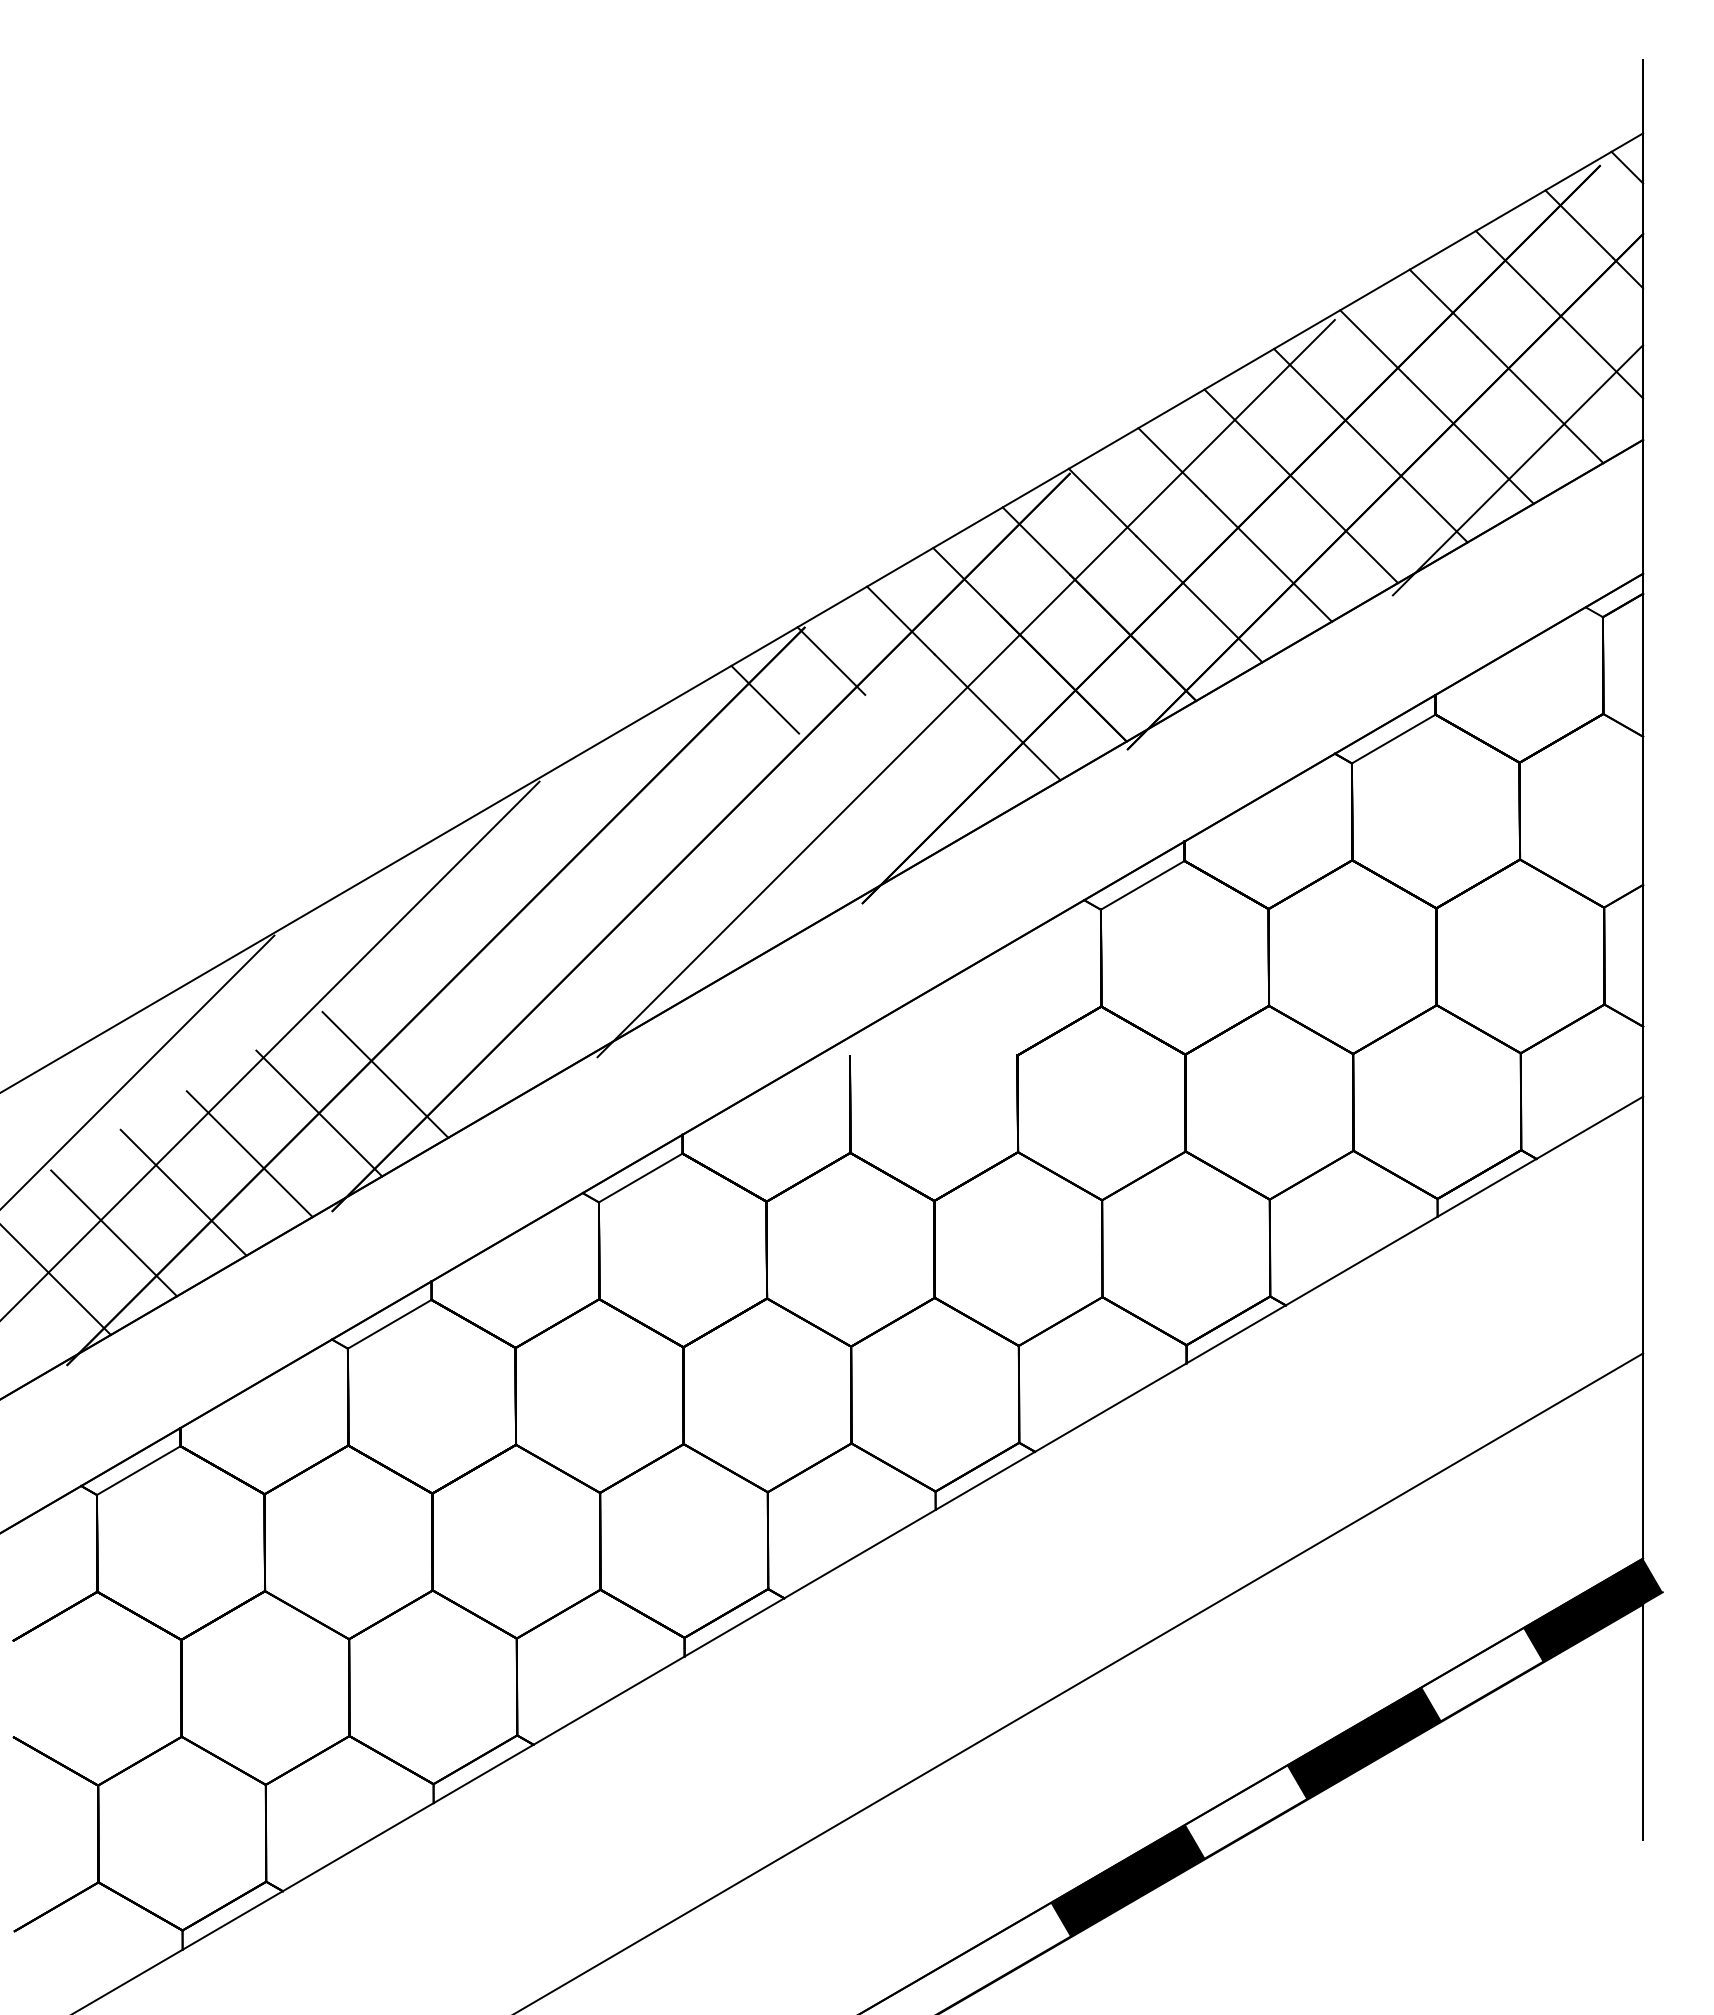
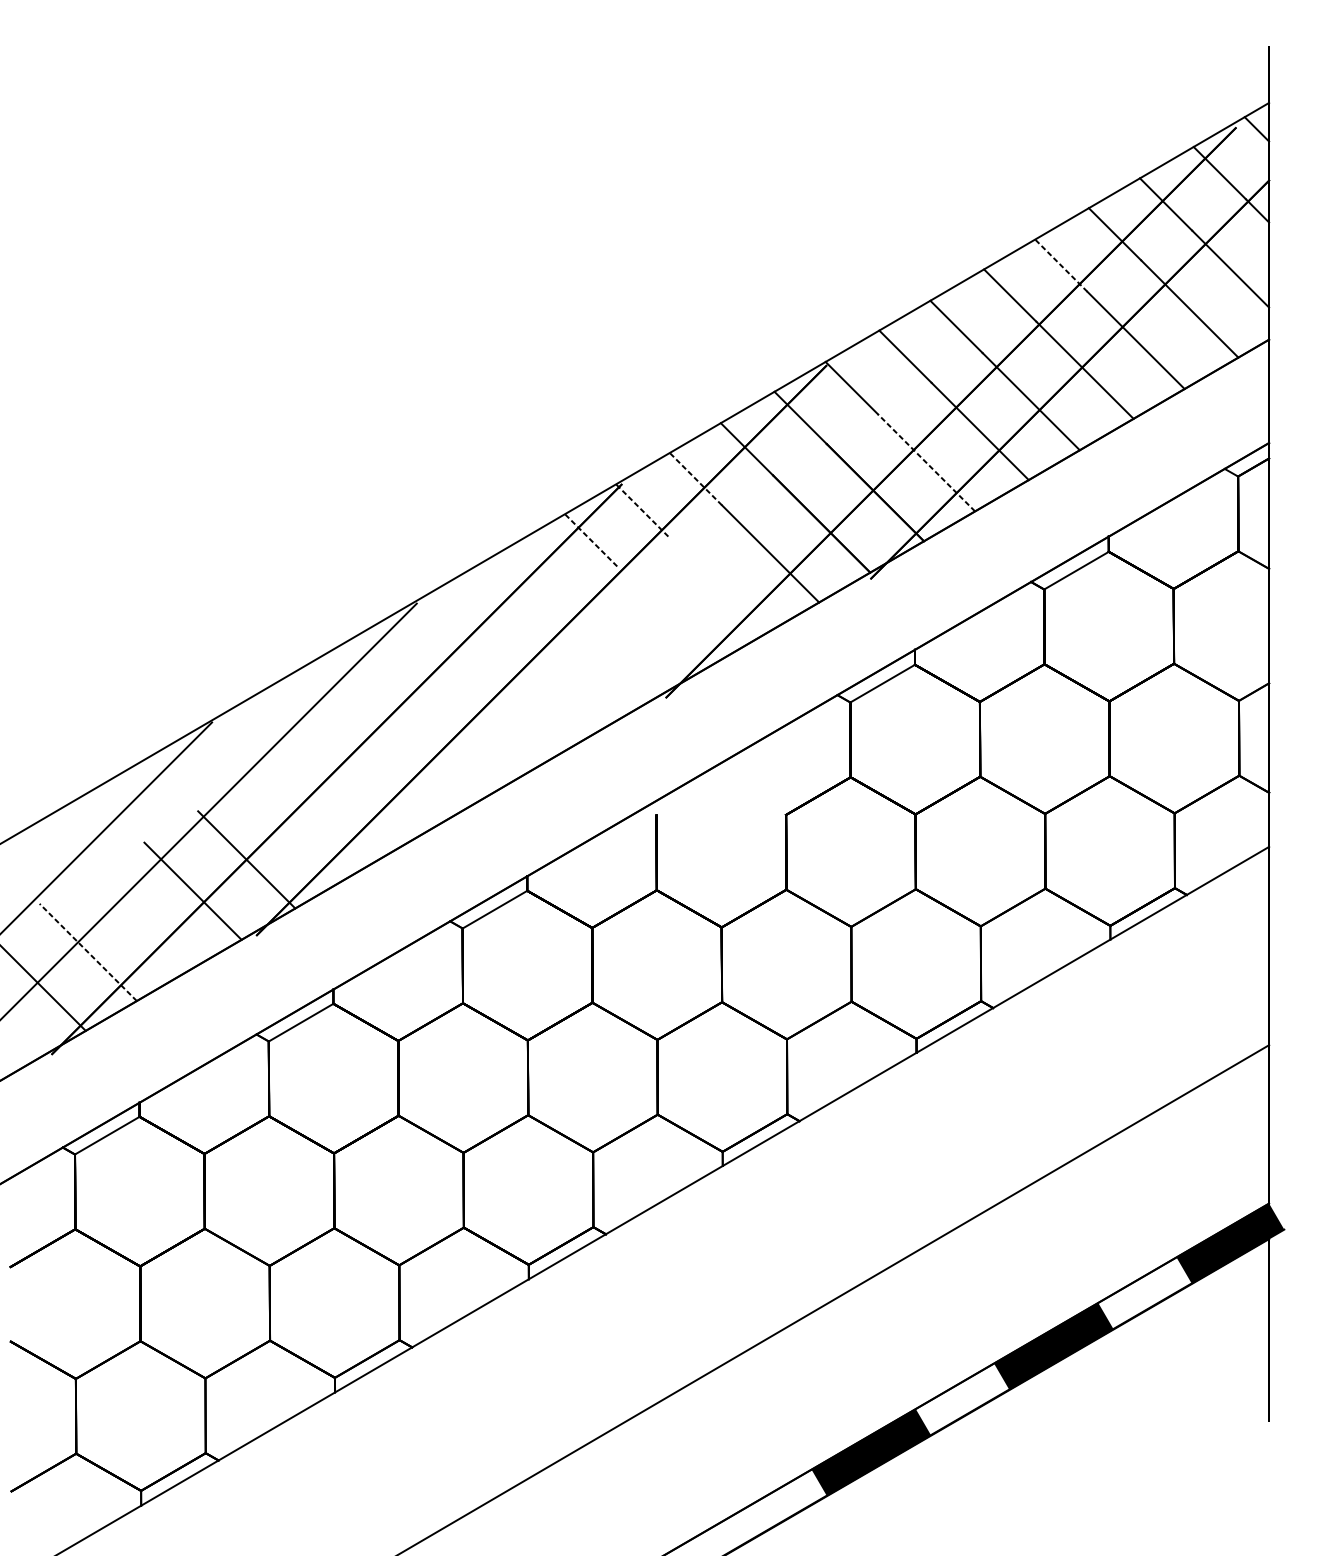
line: (1374, 344) -> (1061, 265), solid -> dashed
line: (1517, 470) -> (1172, 363), removed
line: (1199, 599) -> (926, 462), solid -> dashed
line: (900, 620) -> (695, 479), solid -> dashed
line: (831, 661) -> (642, 510), solid -> dashed
line: (965, 688) -> (745, 531), removed
line: (765, 699) -> (591, 540), solid -> dashed
line: (385, 1074) -> (297, 829), removed
line: (183, 1192) -> (141, 920), removed
line: (114, 1233) -> (88, 952), solid -> dashed

